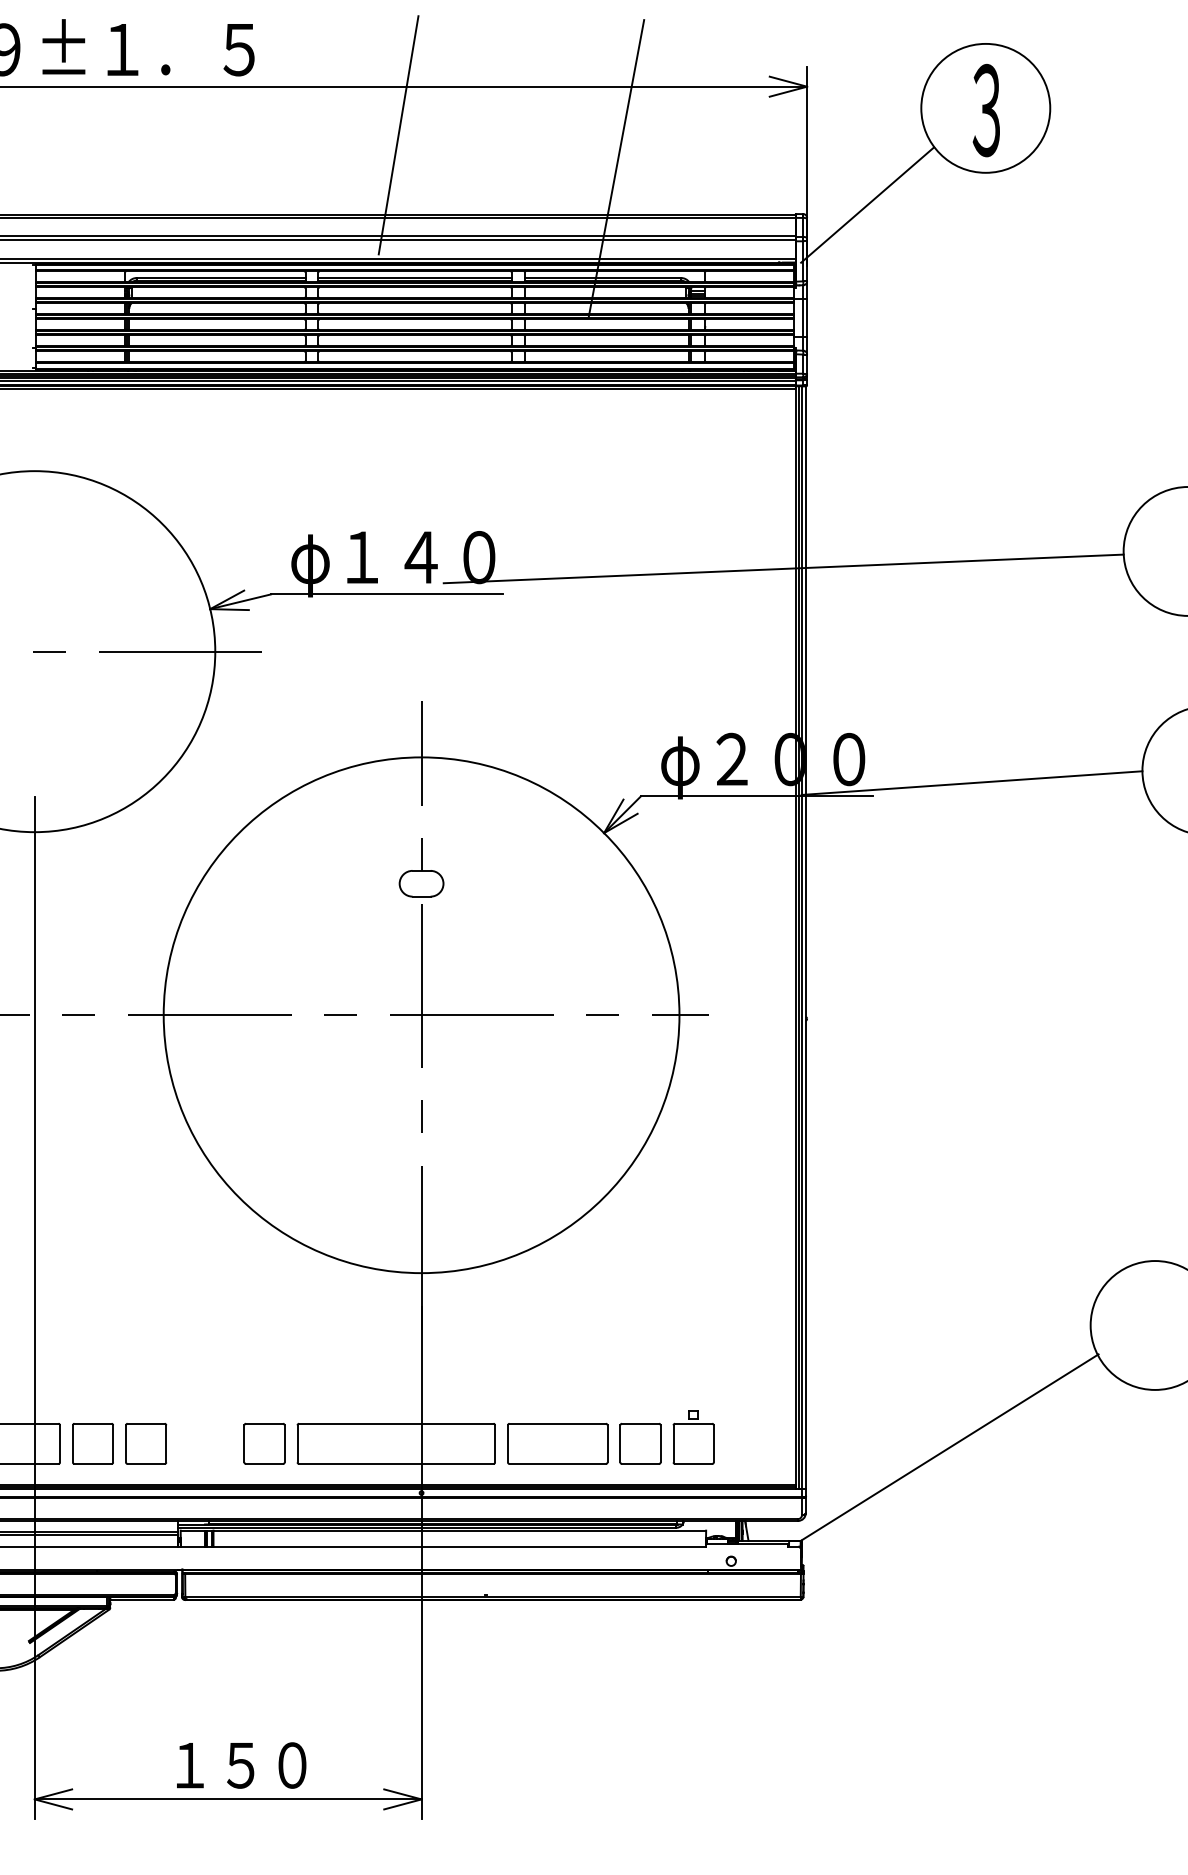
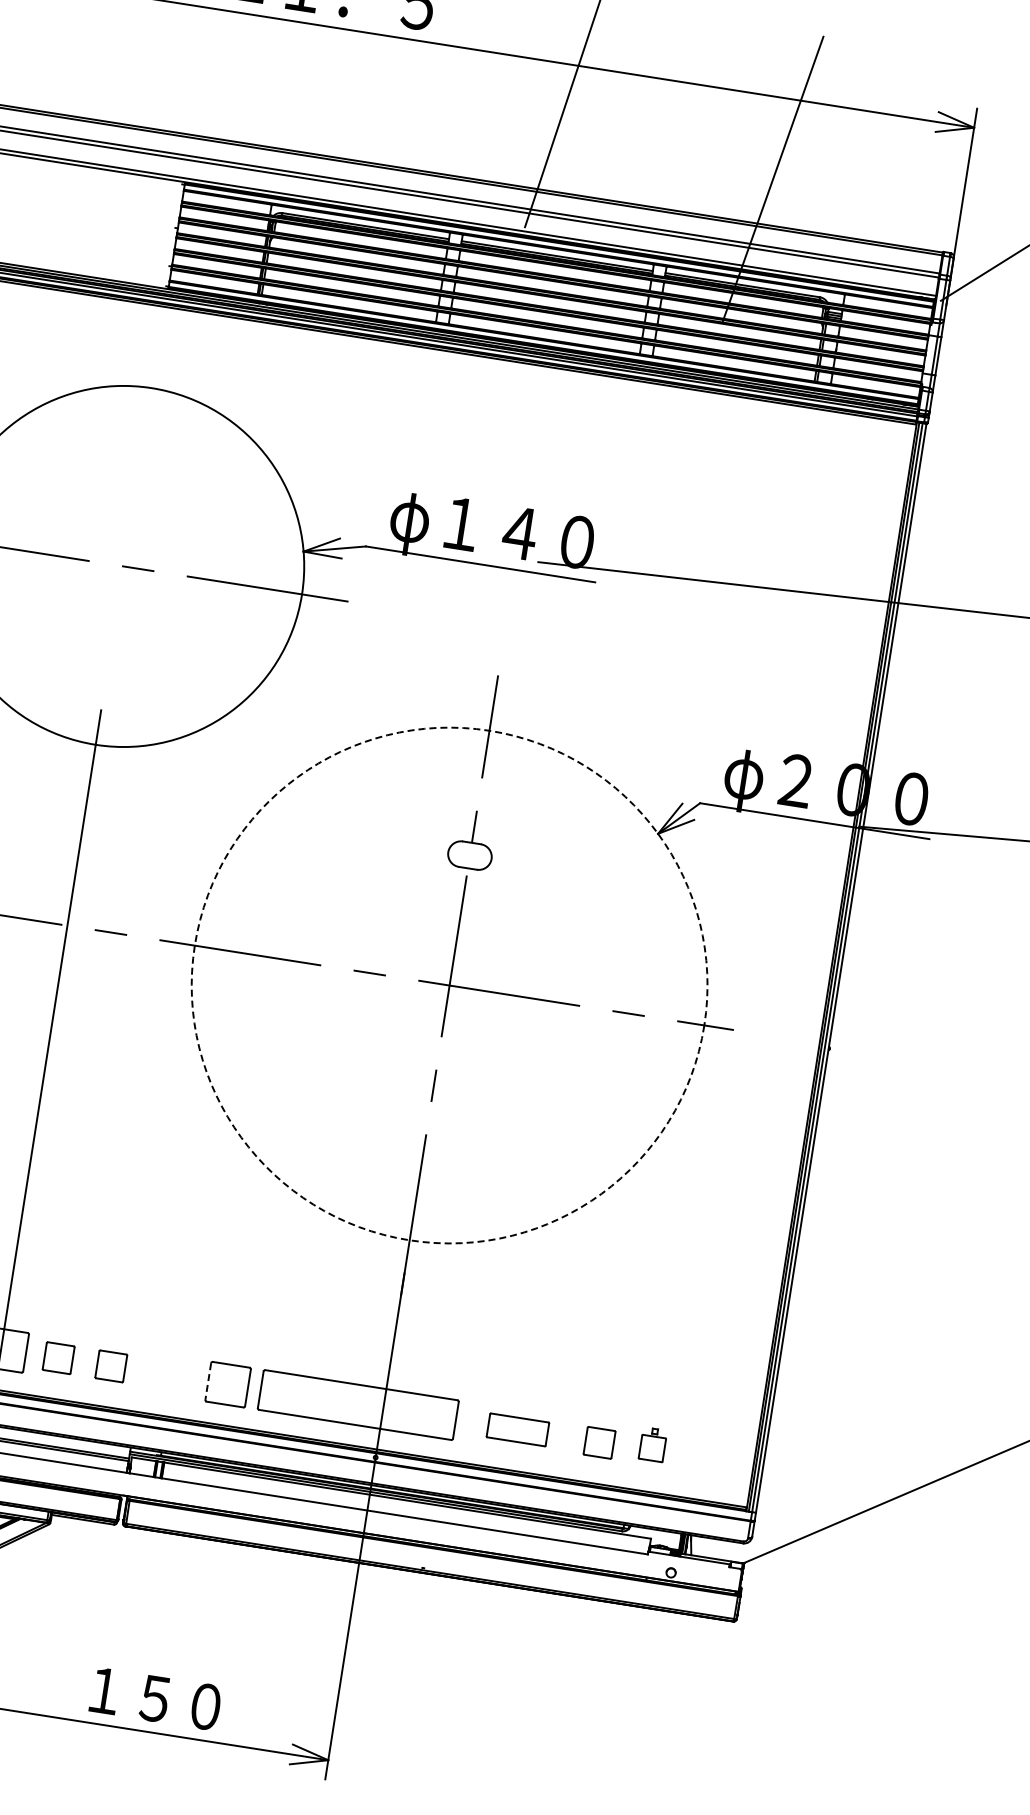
circle: (421, 1015) -> (449, 985), solid -> dashed
part: (693, 1437) -> (652, 1444), size x0.6
part: (92, 1443) -> (58, 1357), size x0.7
part: (146, 1443) -> (111, 1366), size x0.7
line: (244, 1443) -> (208, 1381), solid -> dashed
part: (557, 1443) -> (517, 1429), size x0.6
part: (640, 1443) -> (599, 1442), size x0.7

